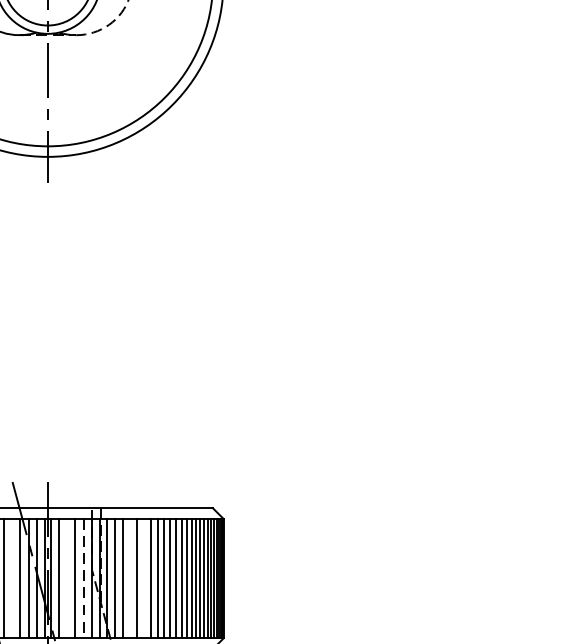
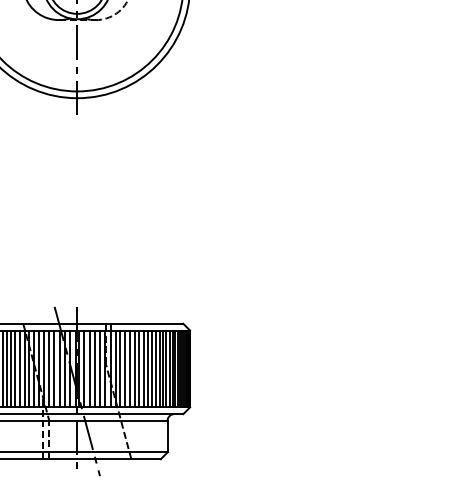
line: (12, 577) -> (54, 368), added
line: (66, 577) -> (89, 368), added
line: (130, 577) -> (130, 368), added
line: (144, 577) -> (139, 368), added
line: (83, 579) -> (100, 369), dashed -> solid

